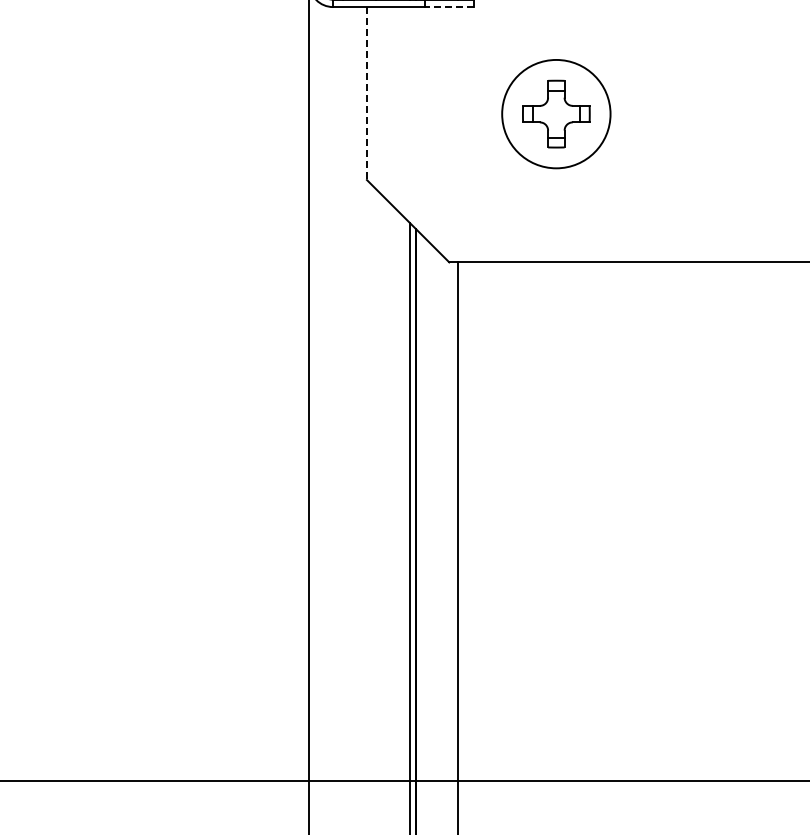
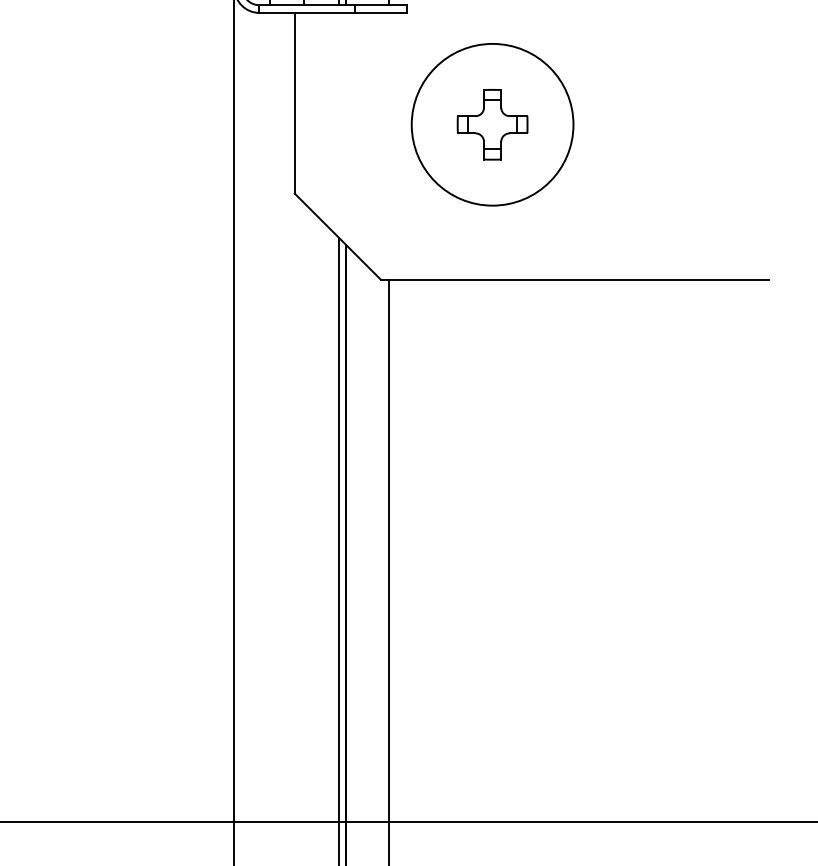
line: (449, 7) -> (380, 13), dashed -> solid
line: (366, 94) -> (294, 104), dashed -> solid
circle: (555, 113) -> (491, 124), size x1.43

